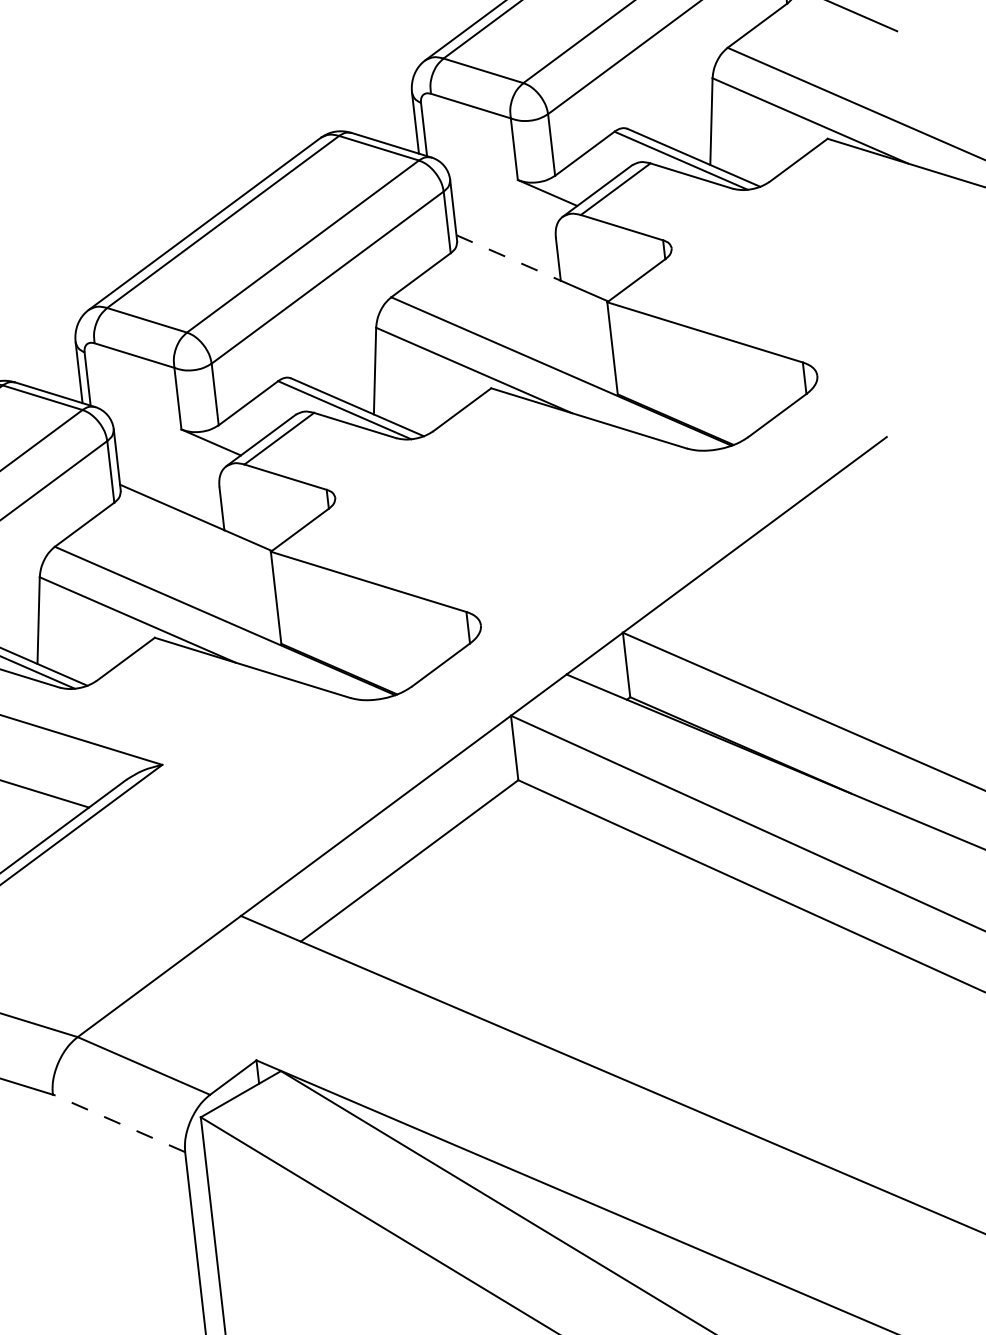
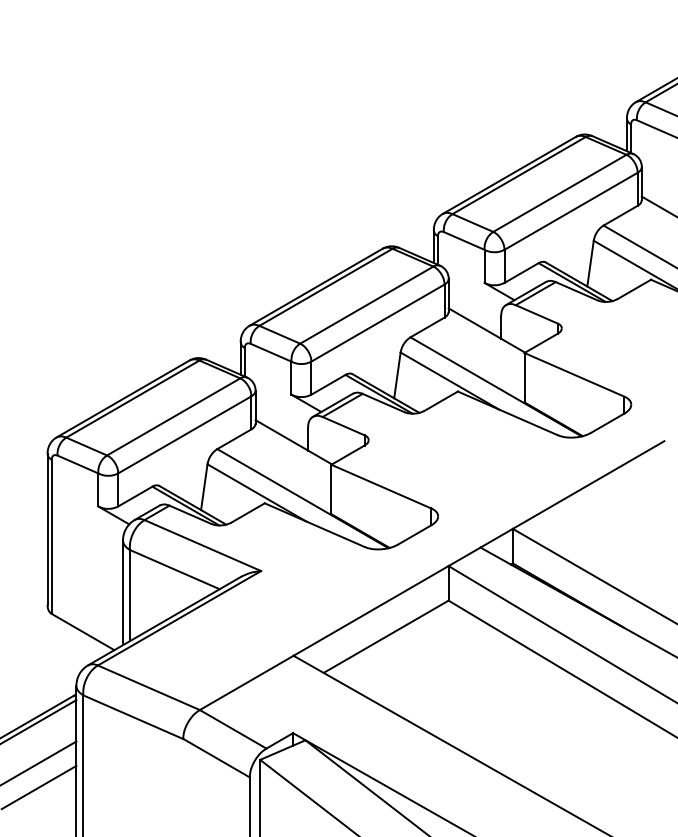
line: (509, 257) -> (475, 323), dashed -> solid
line: (118, 1122) -> (216, 757), dashed -> solid

